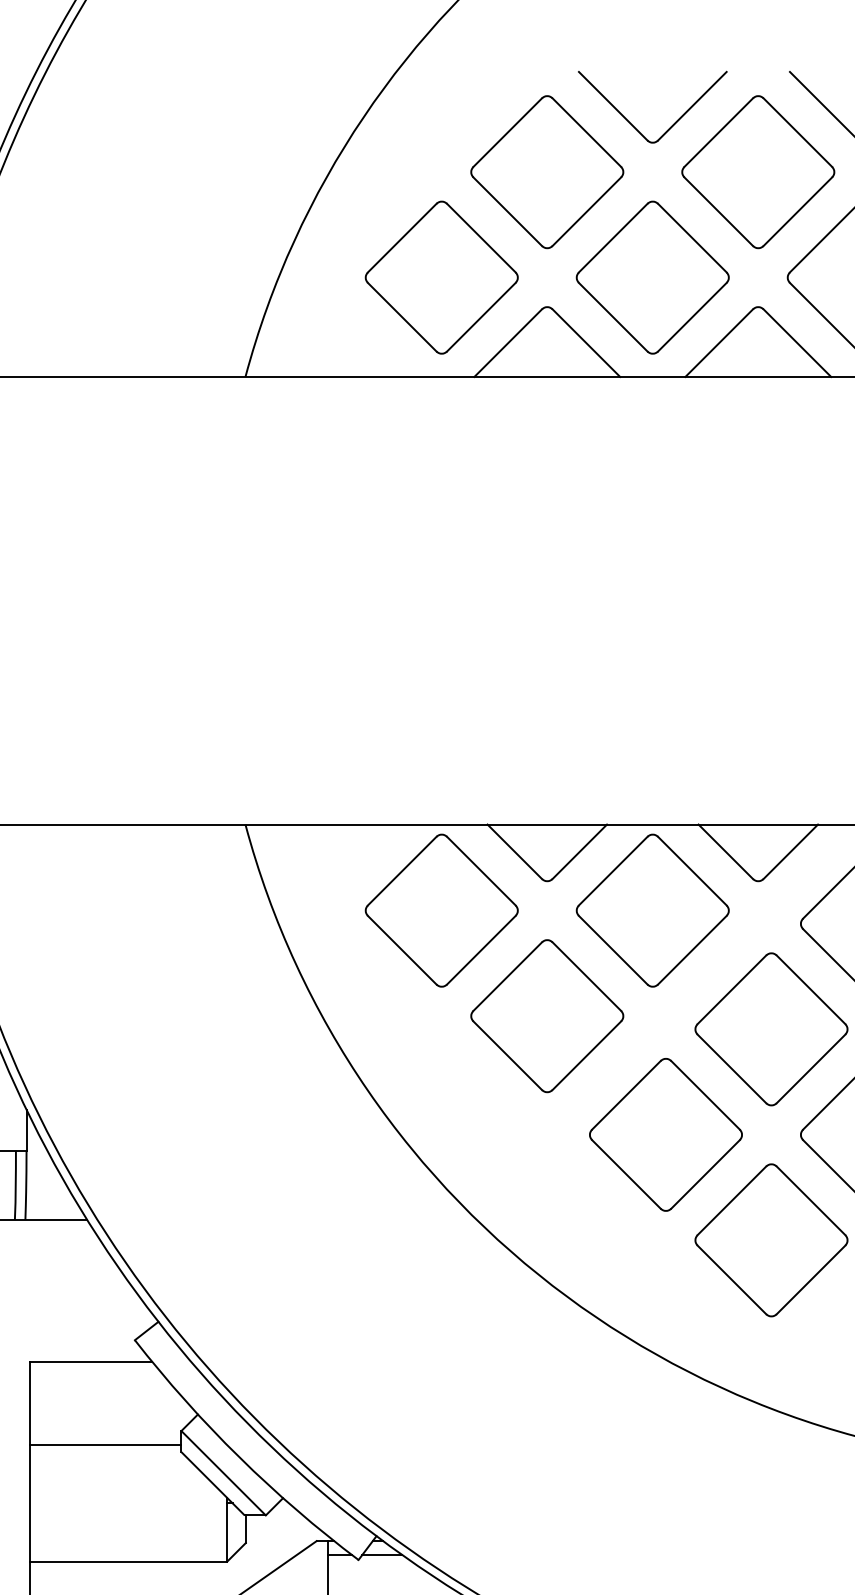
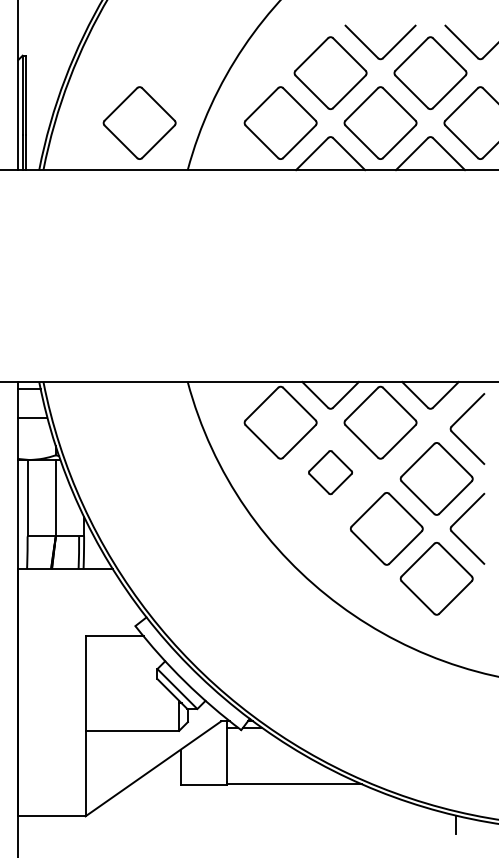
part: (143, 276) -> (139, 122), added
part: (547, 1015) -> (330, 472), size x0.6
line: (105, 1444) -> (121, 675), removed

